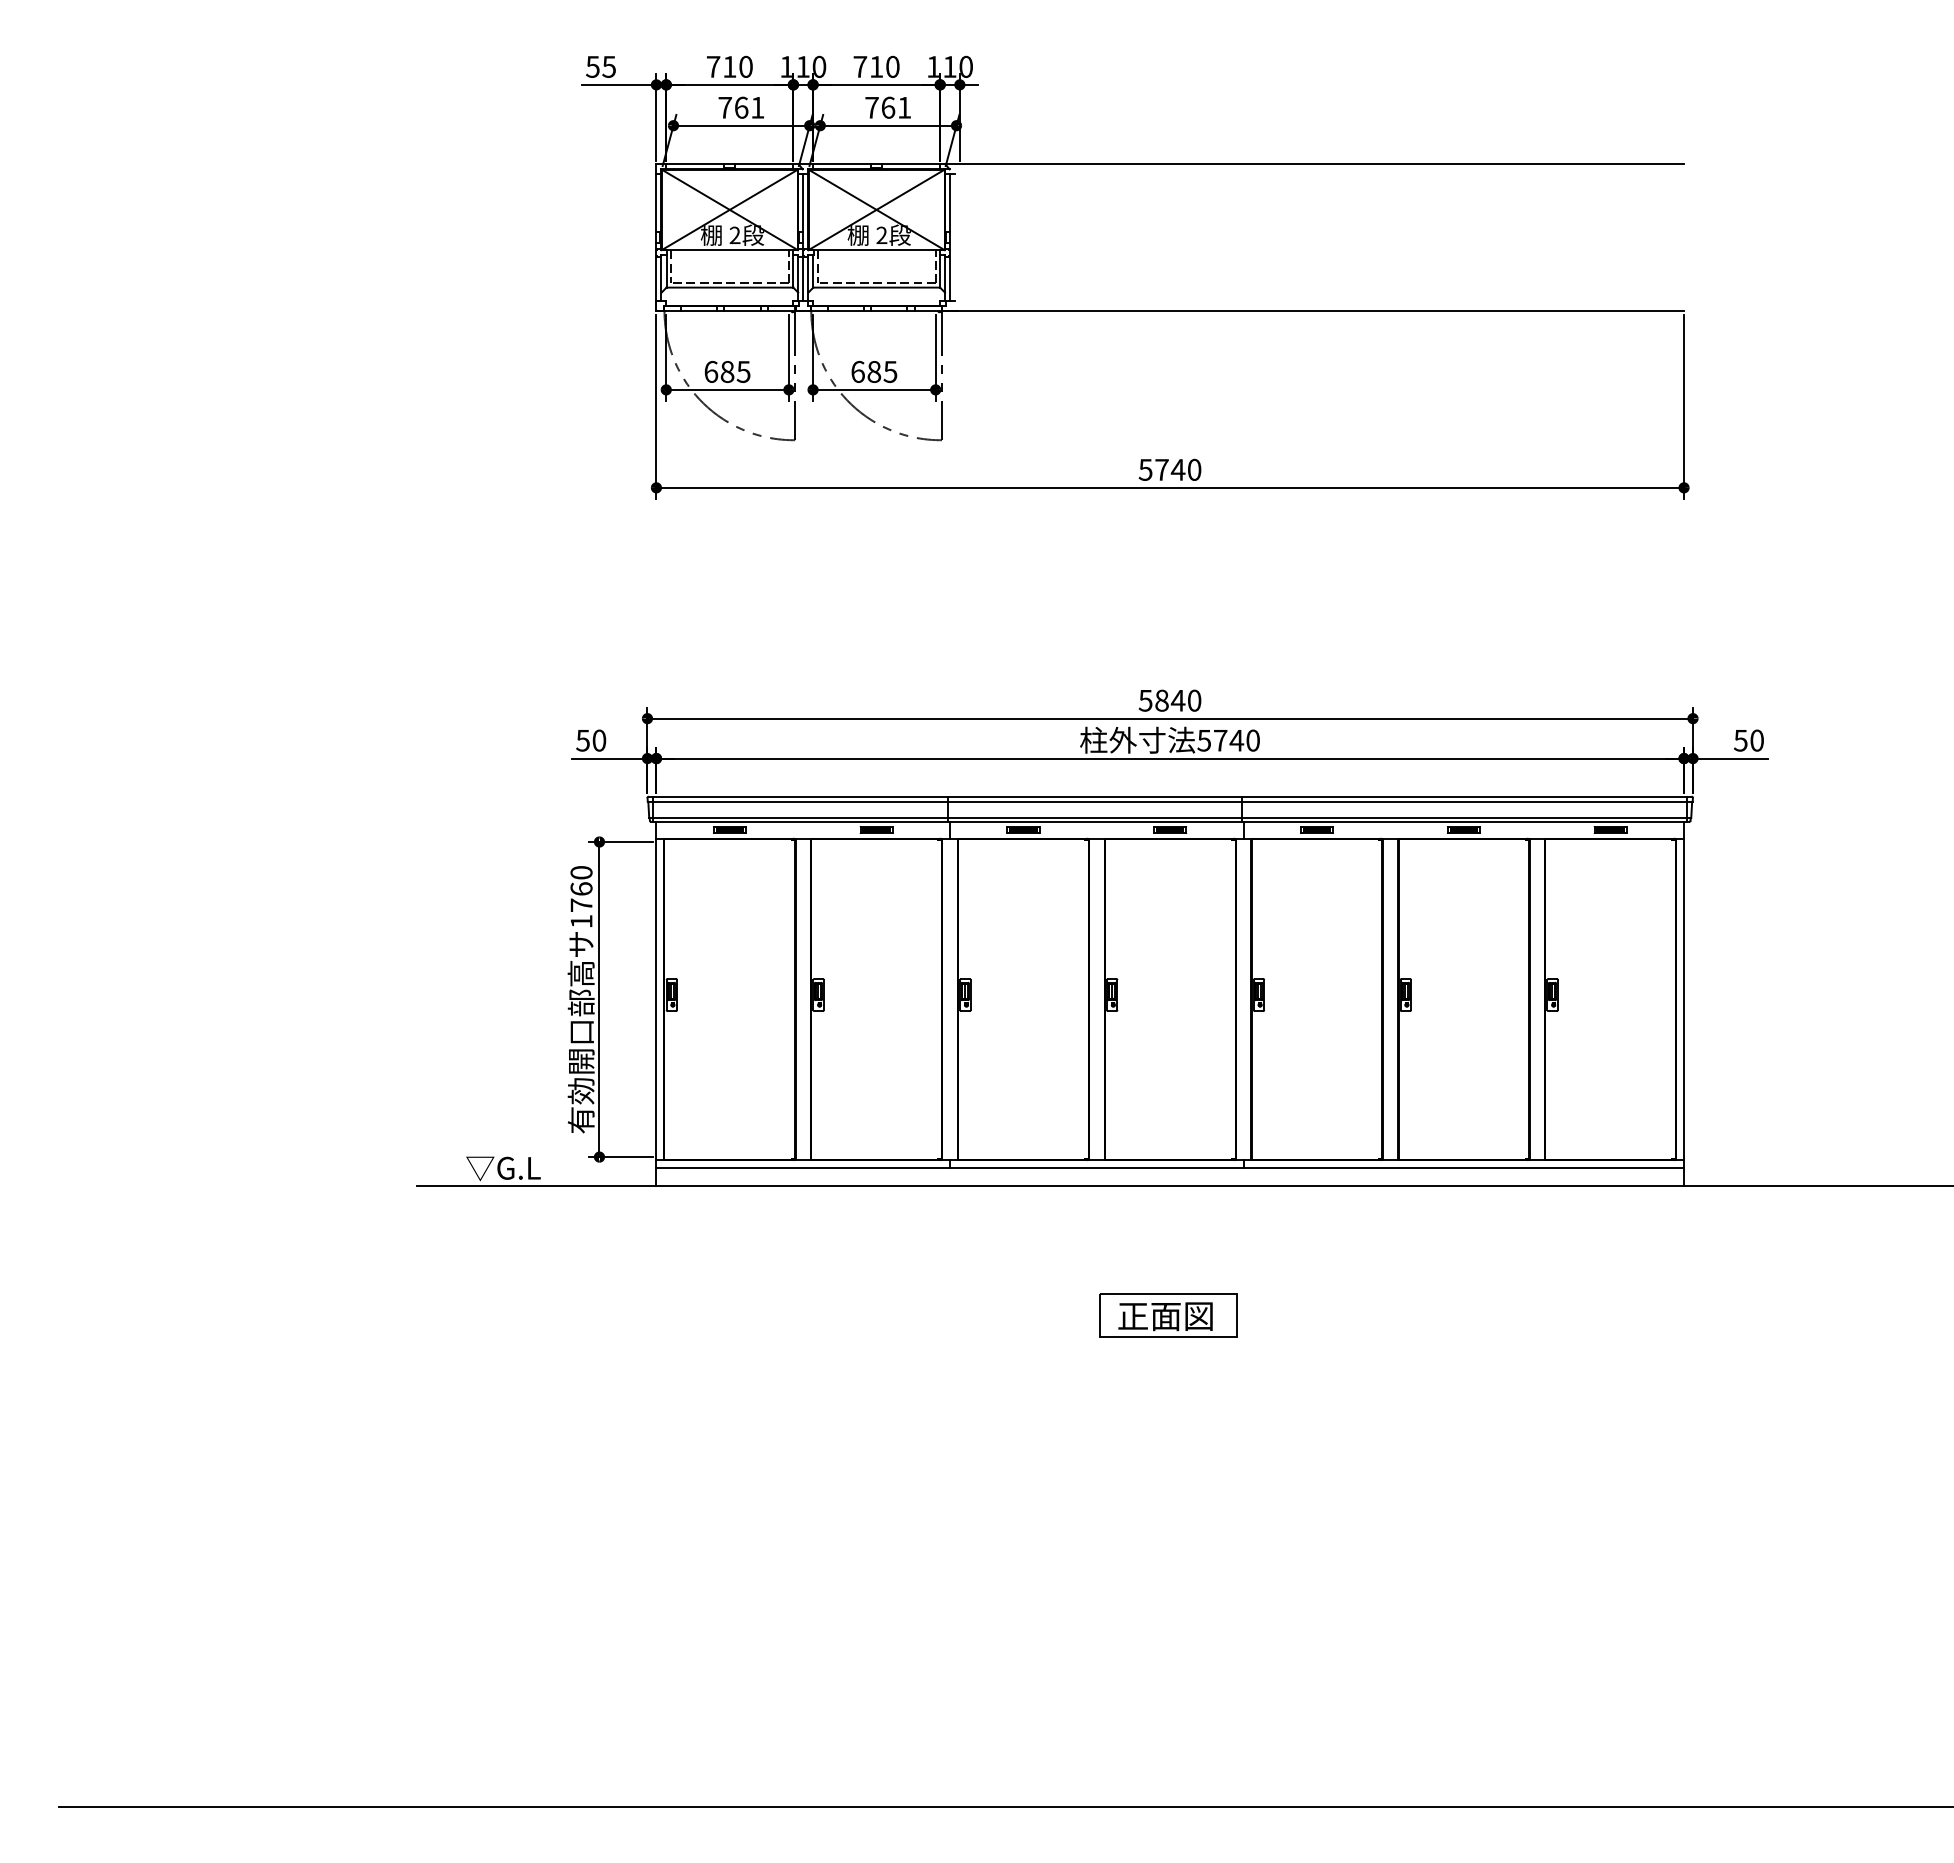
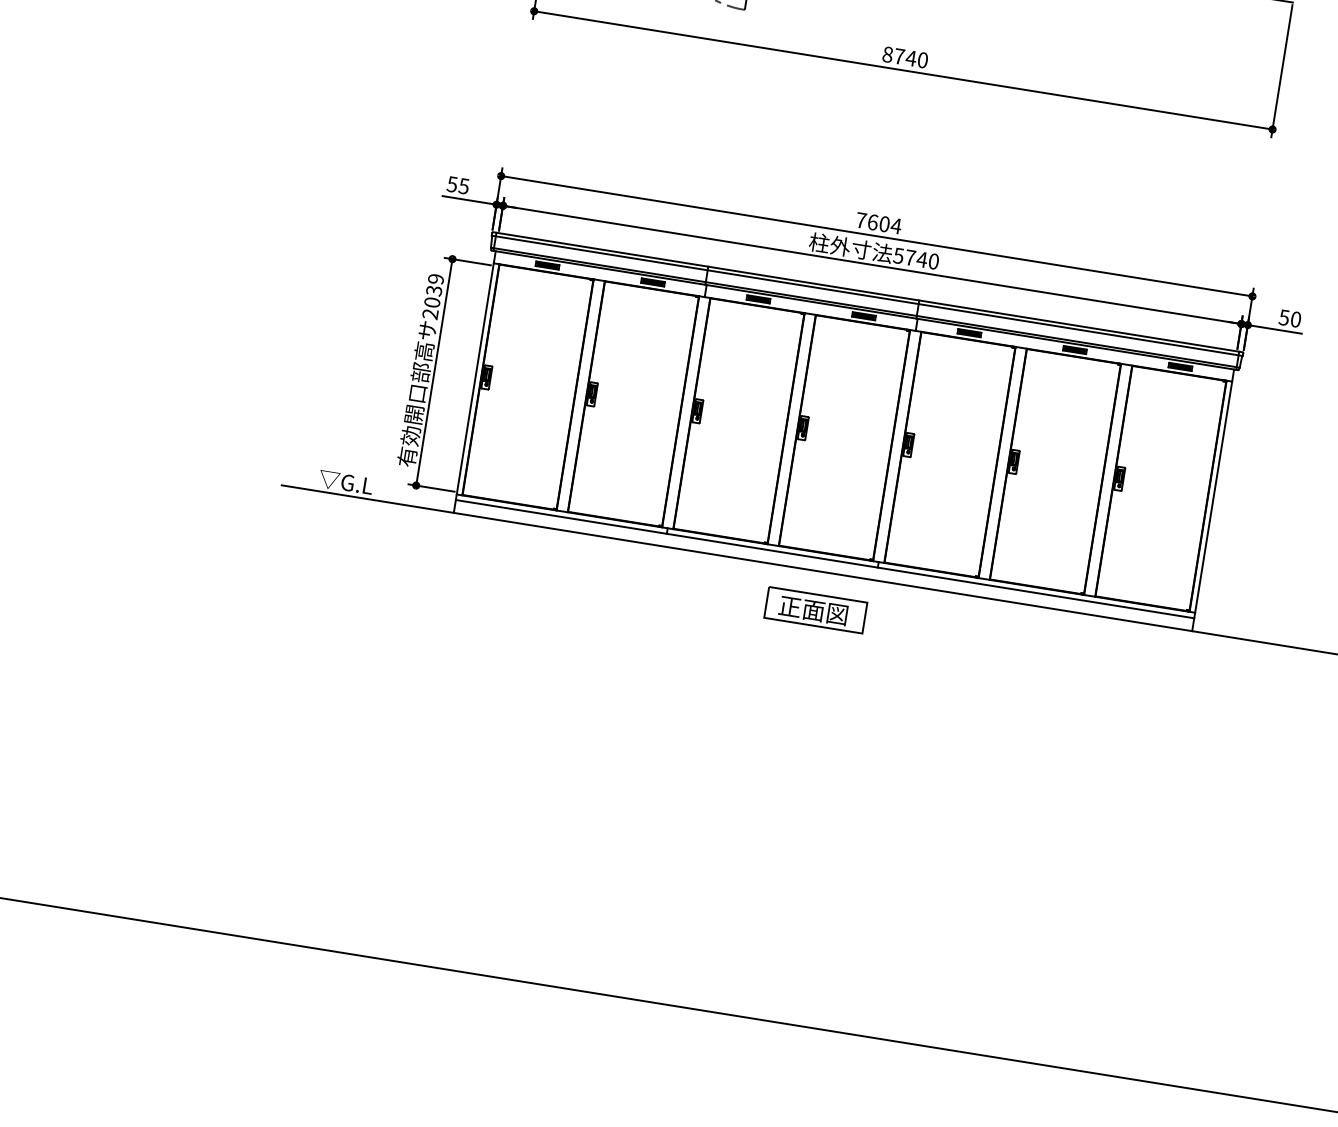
text: (1145, 469) -> (887, 54), 5740 -> 8740
text: (1169, 700) -> (878, 223), 5840 -> 7604
text: (599, 740) -> (464, 186), 50 -> 55
text: (581, 897) -> (433, 296), 1760 -> 2039
part: (1168, 1315) -> (815, 610), moved

